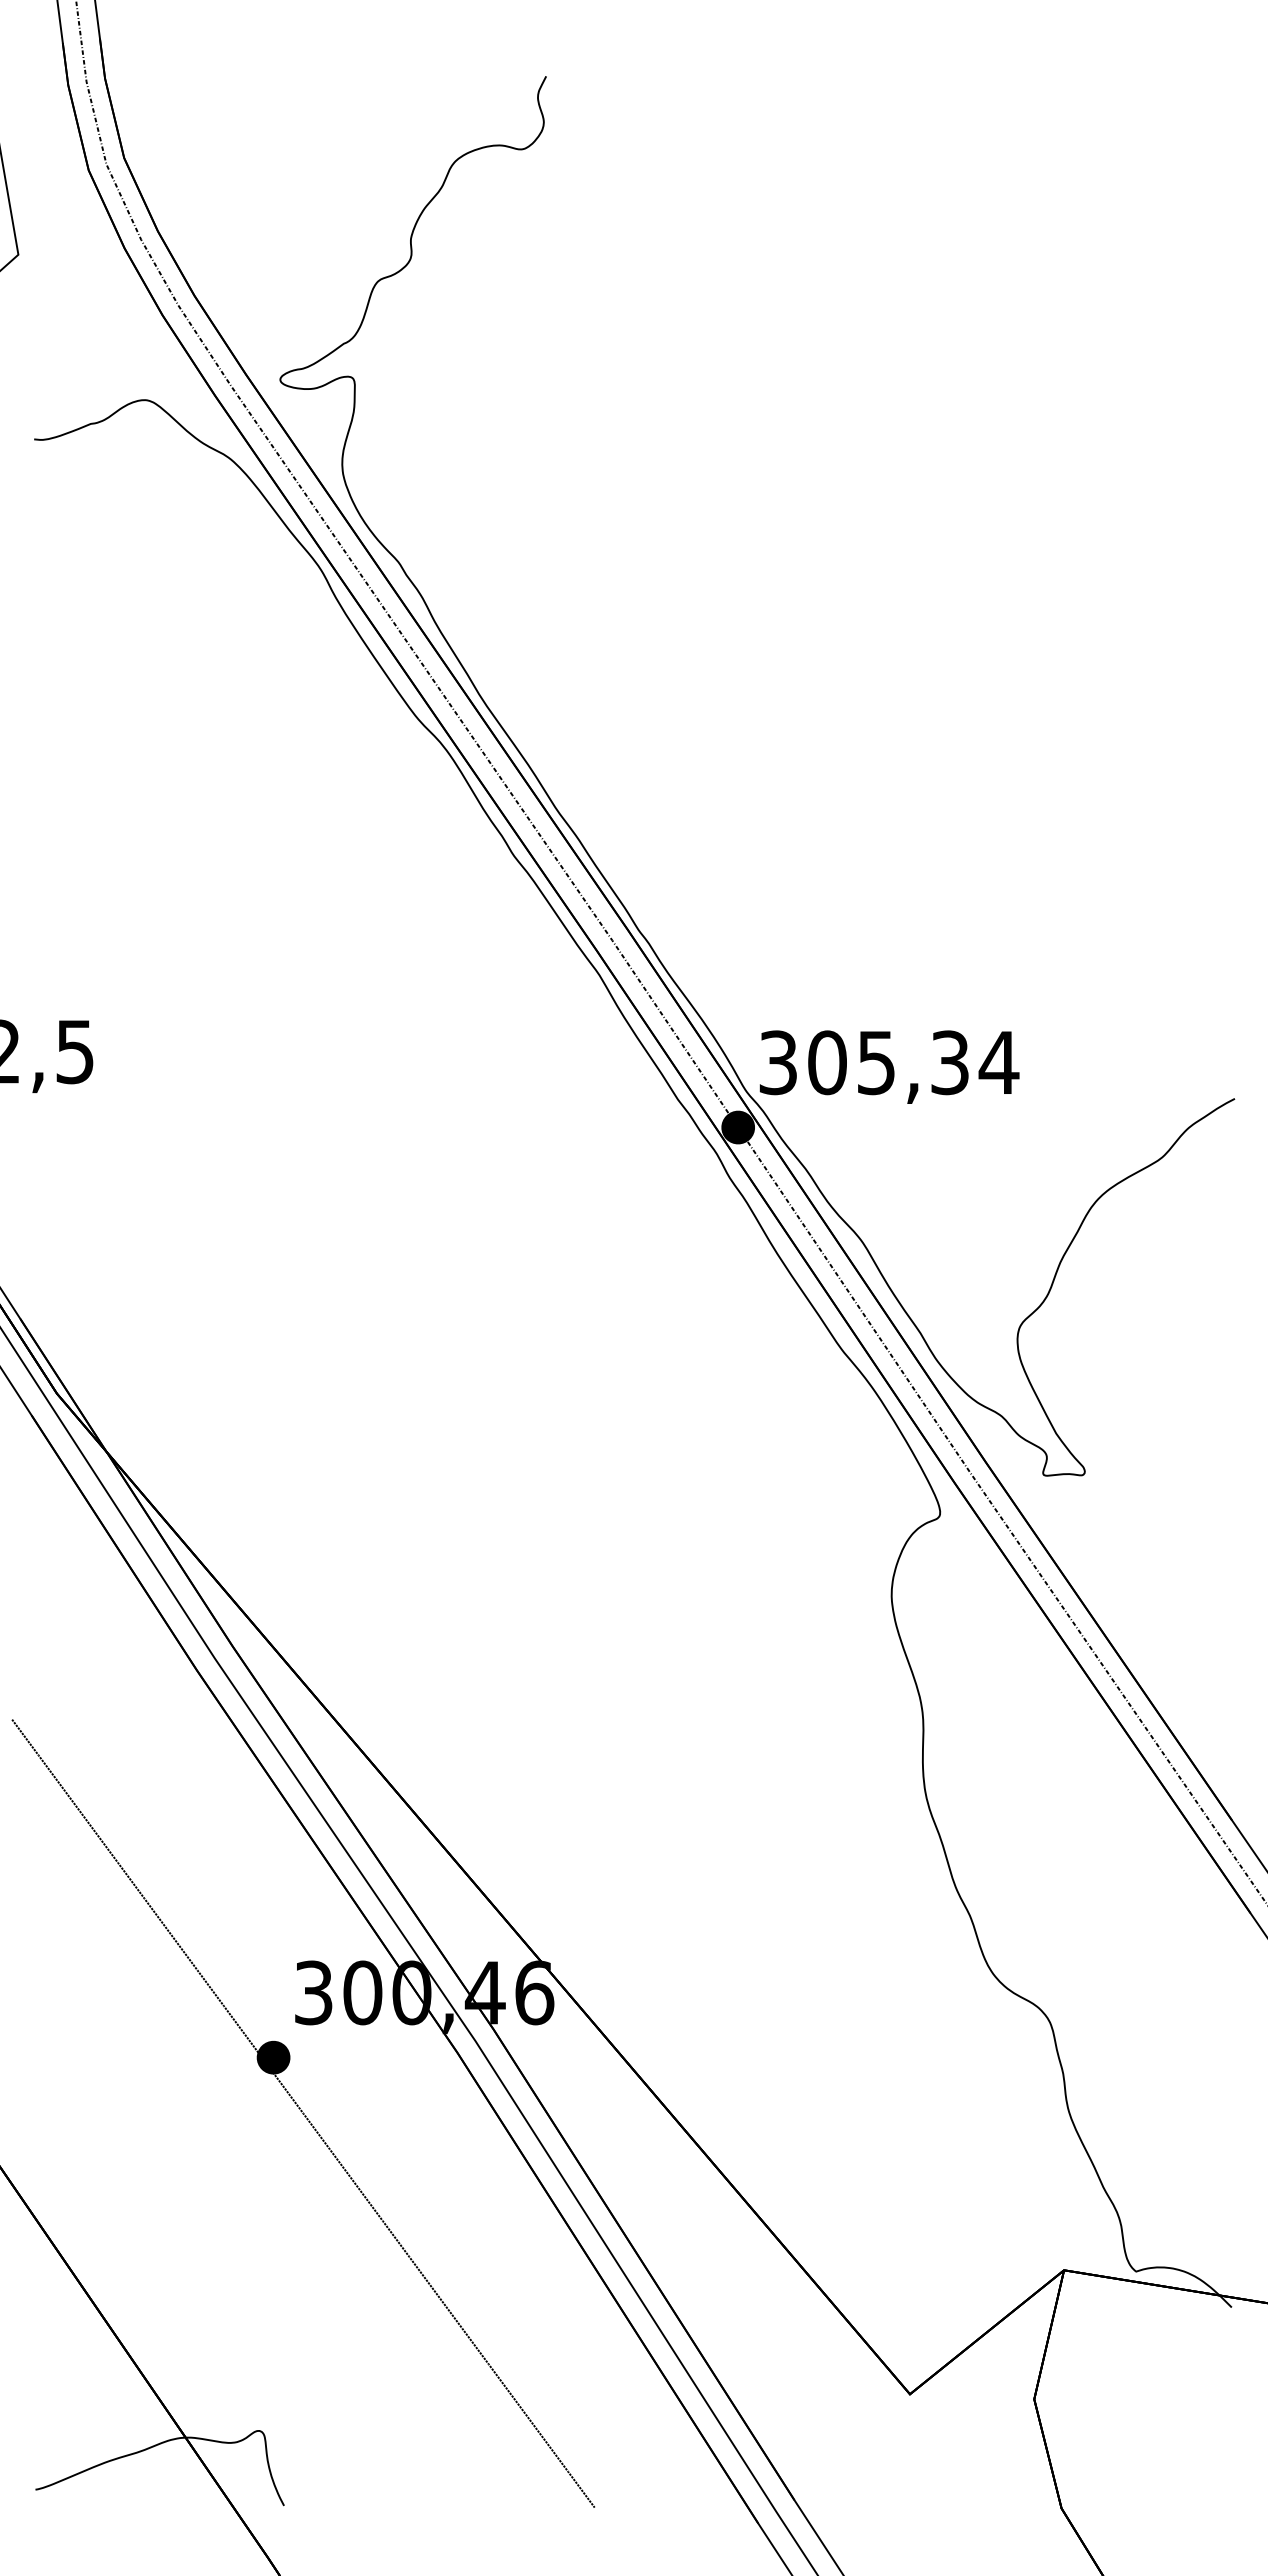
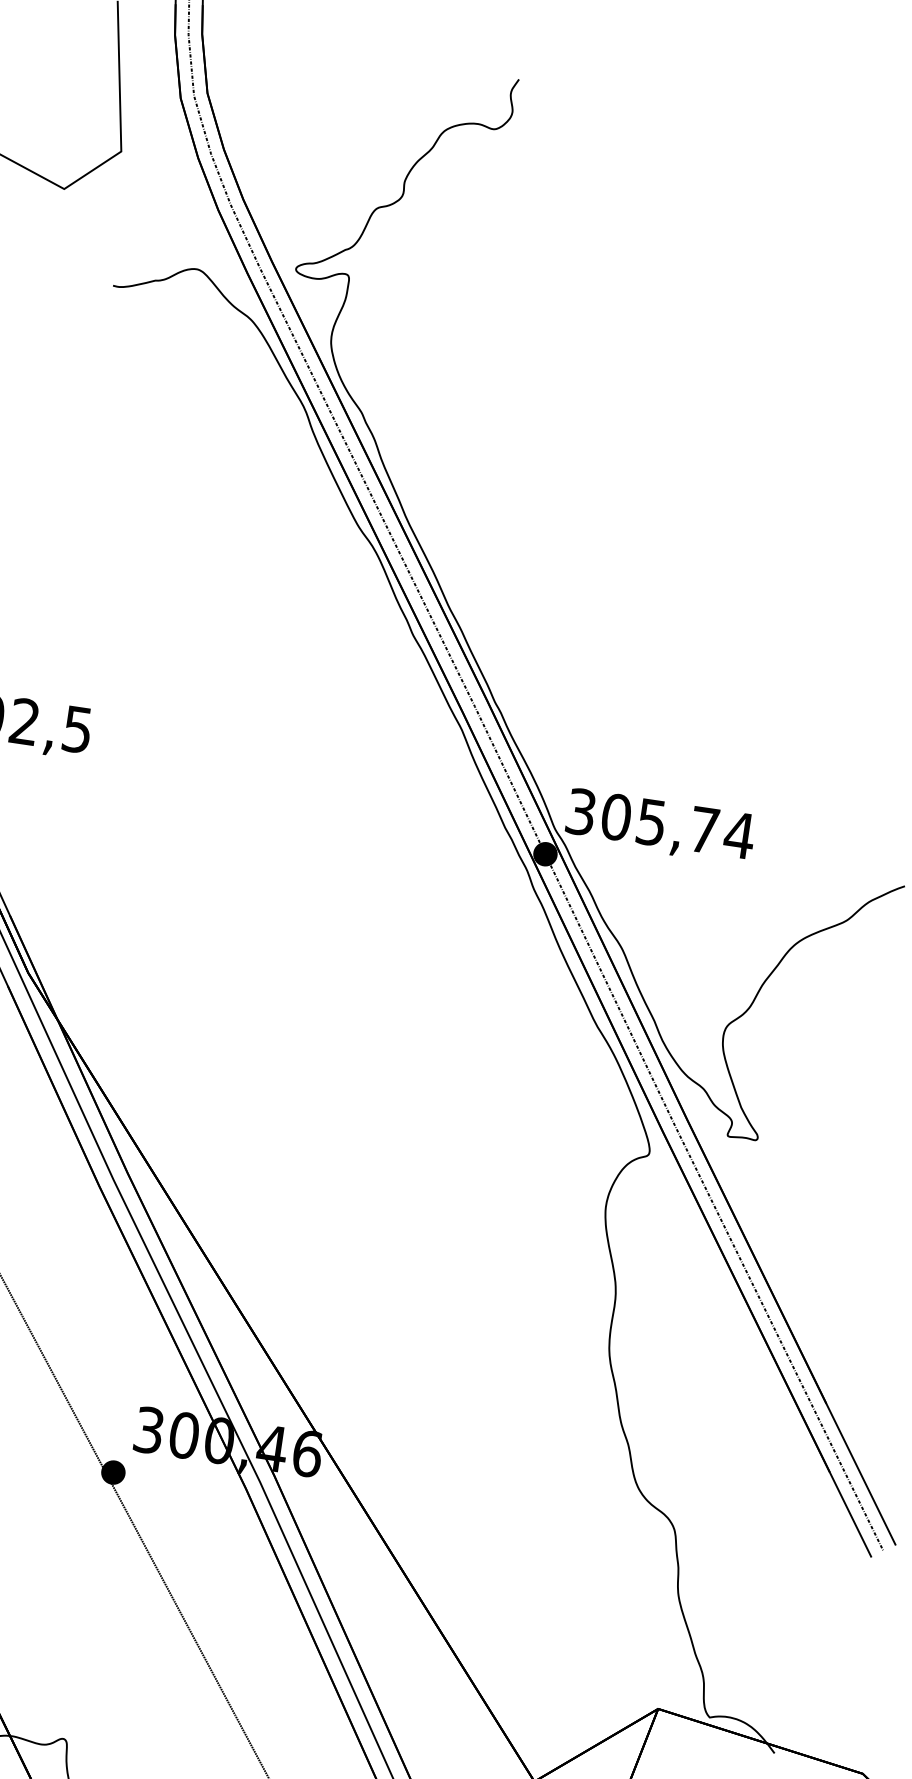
text: (949, 1062) -> (703, 829), 305,34 -> 305,74

